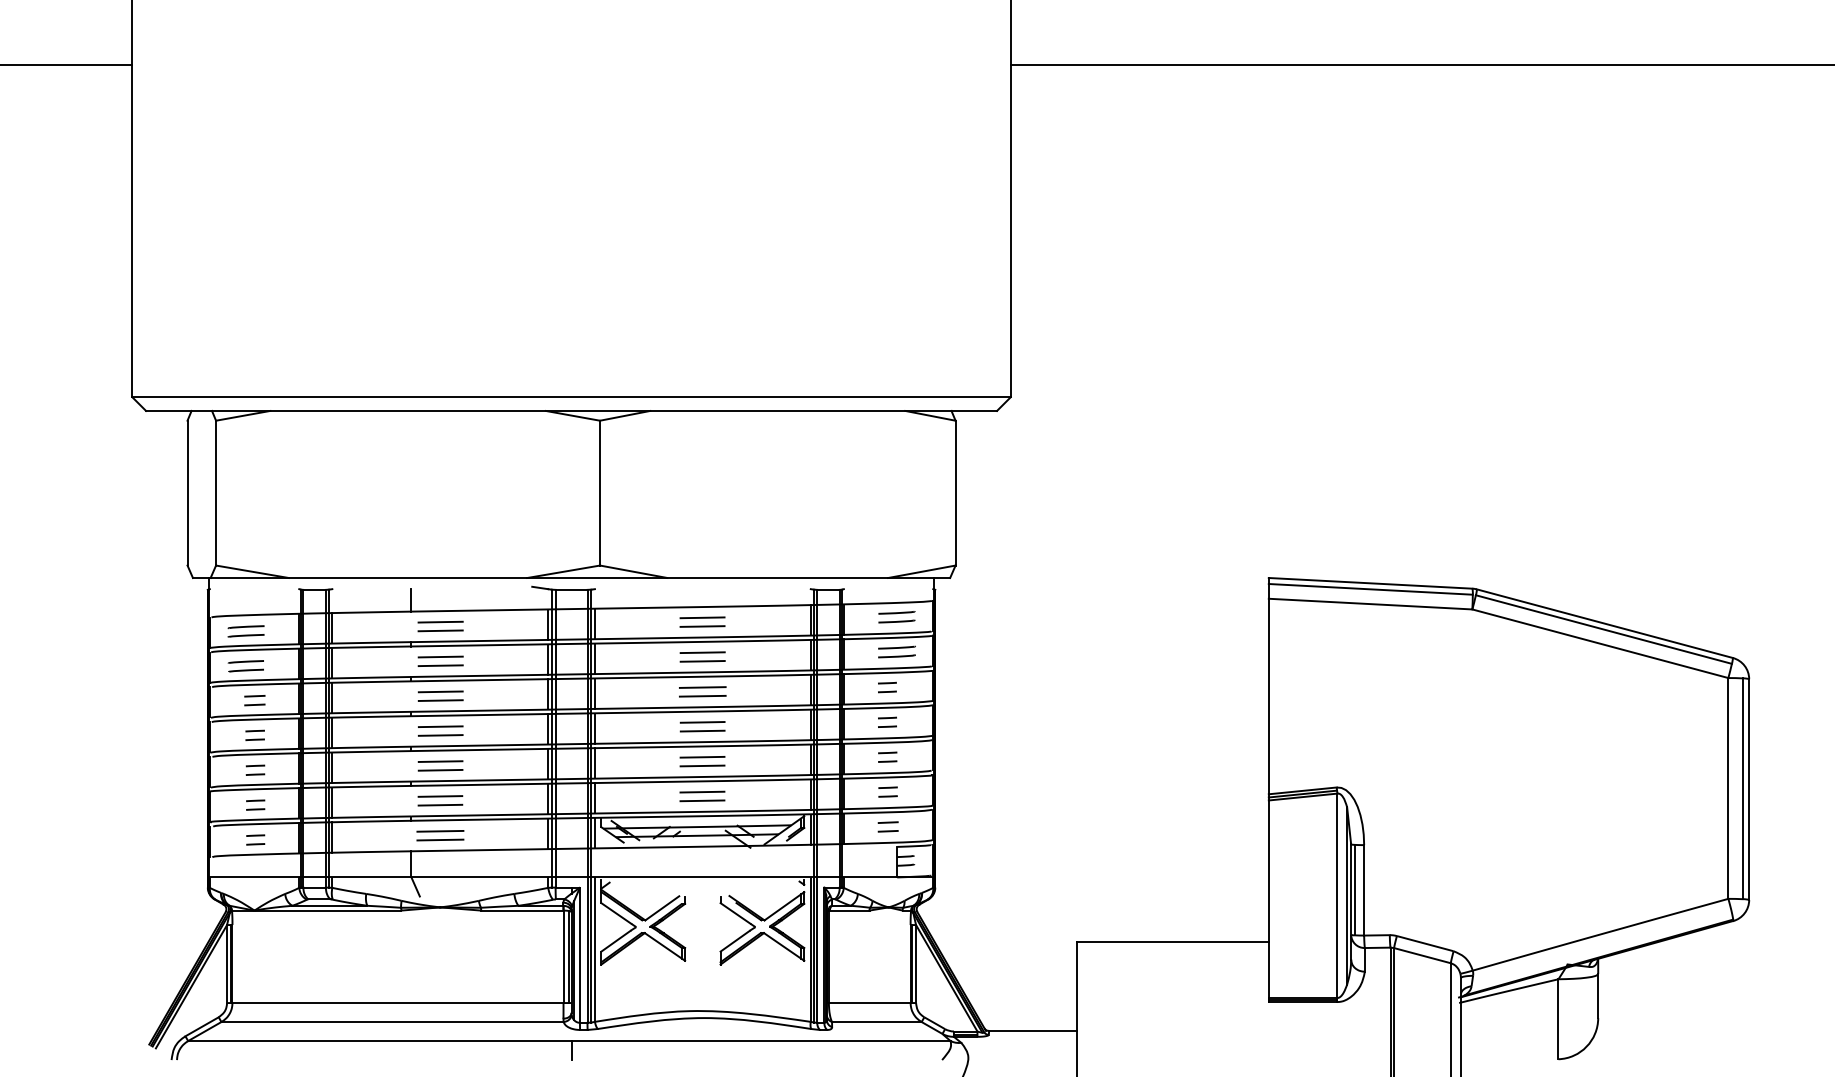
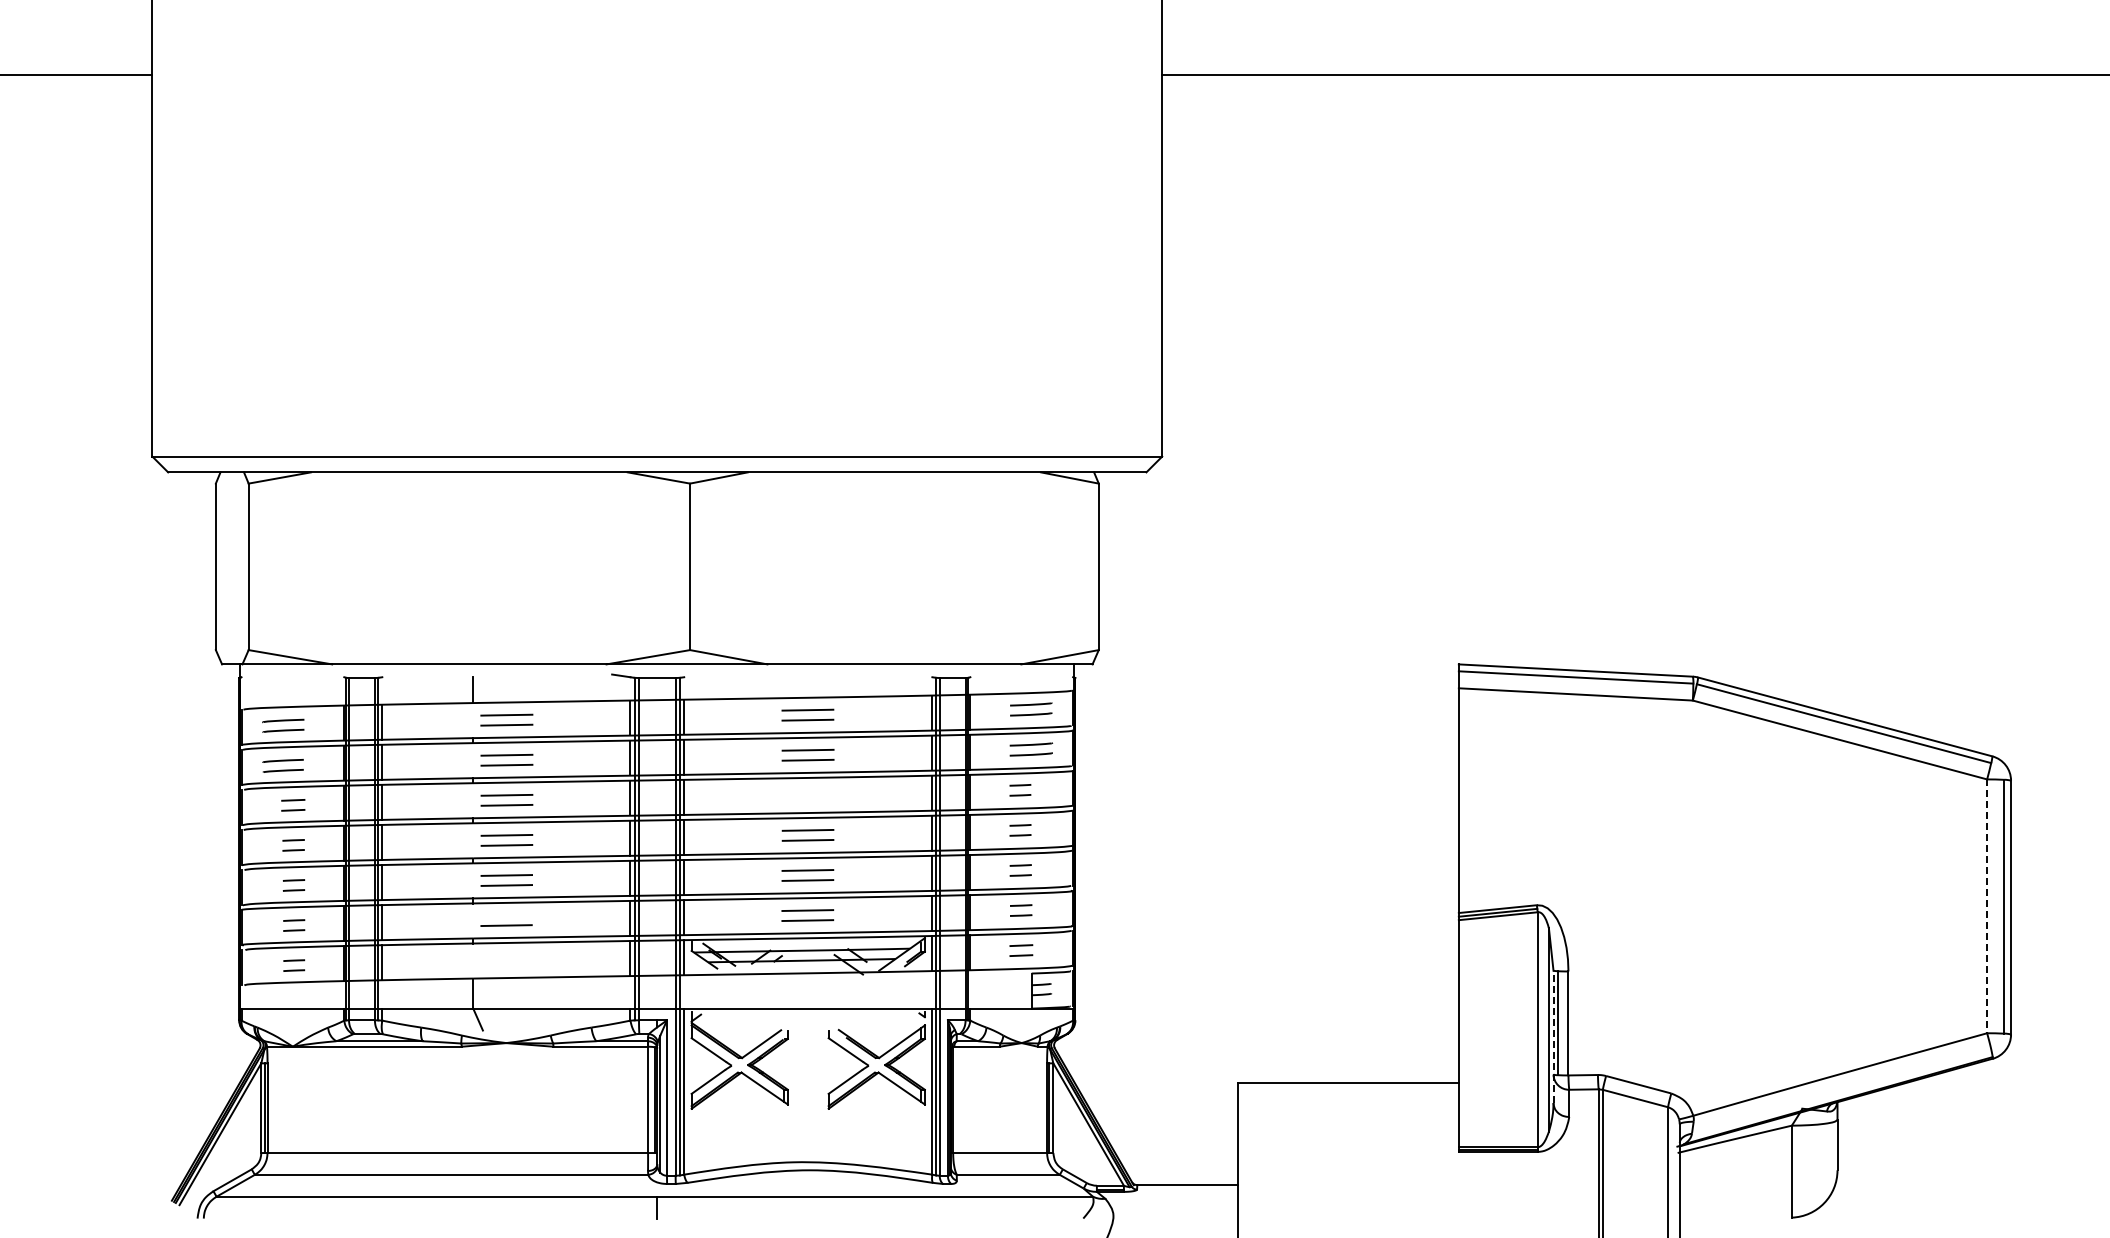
line: (702, 686) -> (807, 789), removed
line: (702, 695) -> (807, 799), removed
line: (1728, 788) -> (1987, 906), solid -> dashed
line: (440, 796) -> (506, 915), removed
line: (440, 831) -> (506, 955), removed
line: (440, 839) -> (506, 965), removed
line: (1351, 901) -> (1553, 1036), solid -> dashed

